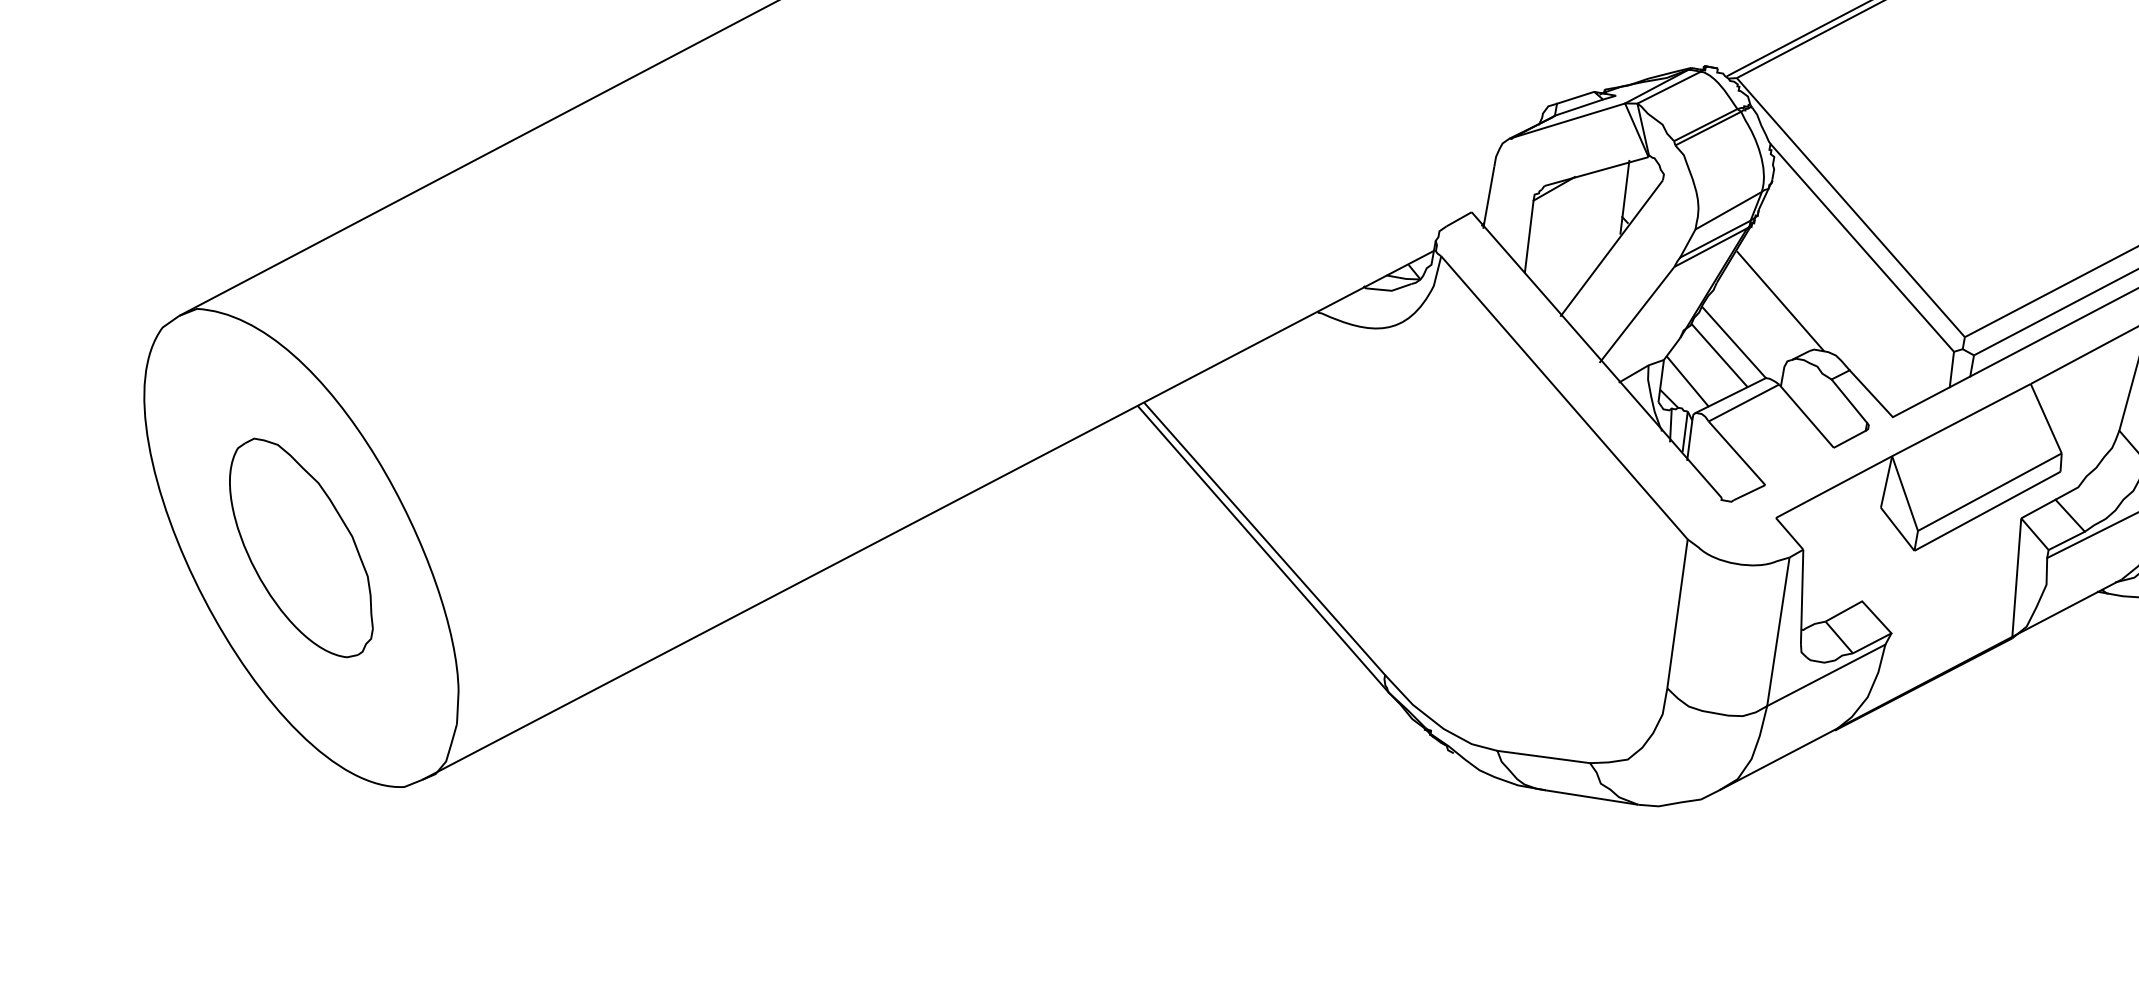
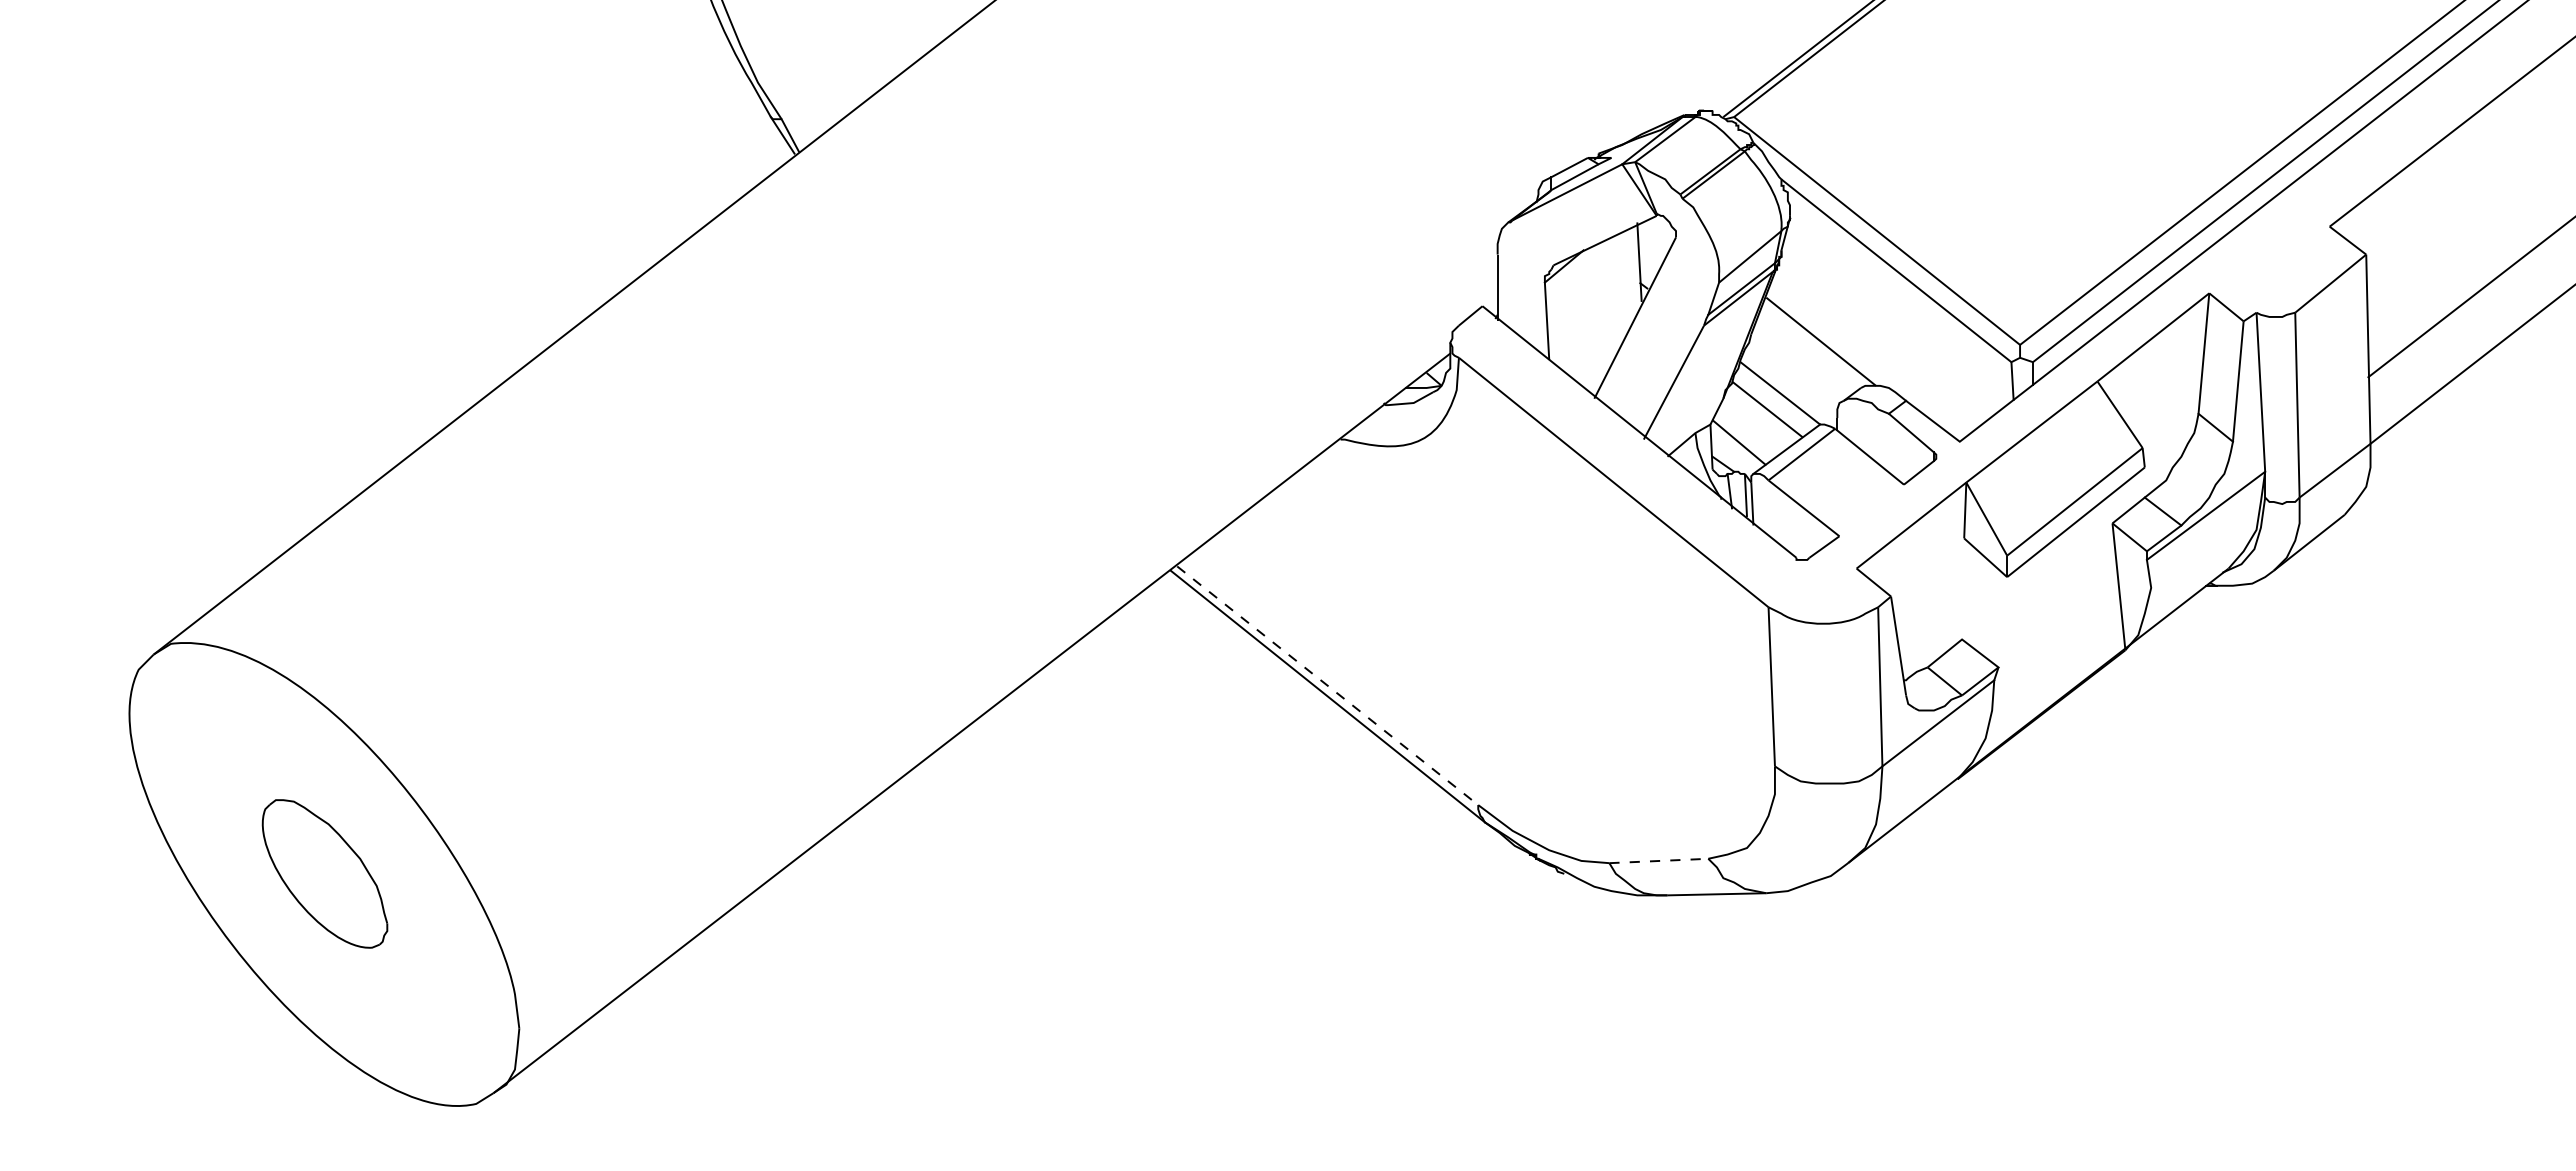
line: (1265, 540) -> (1328, 686), solid -> dashed
part: (301, 547) -> (324, 873), size x0.7
line: (1543, 756) -> (1658, 860), solid -> dashed

